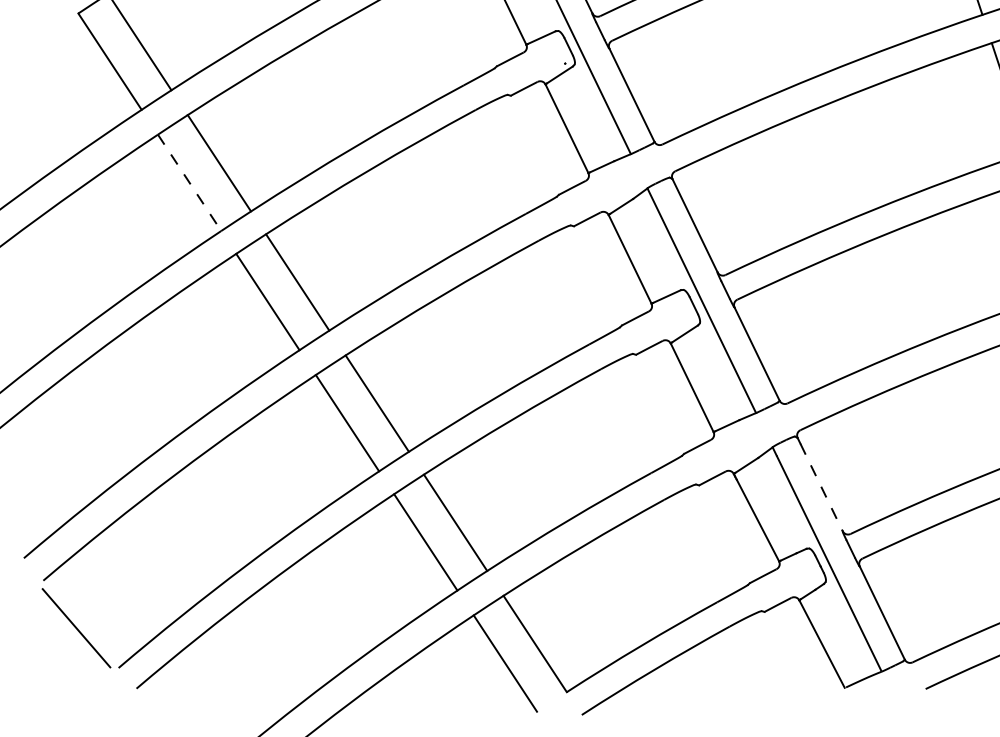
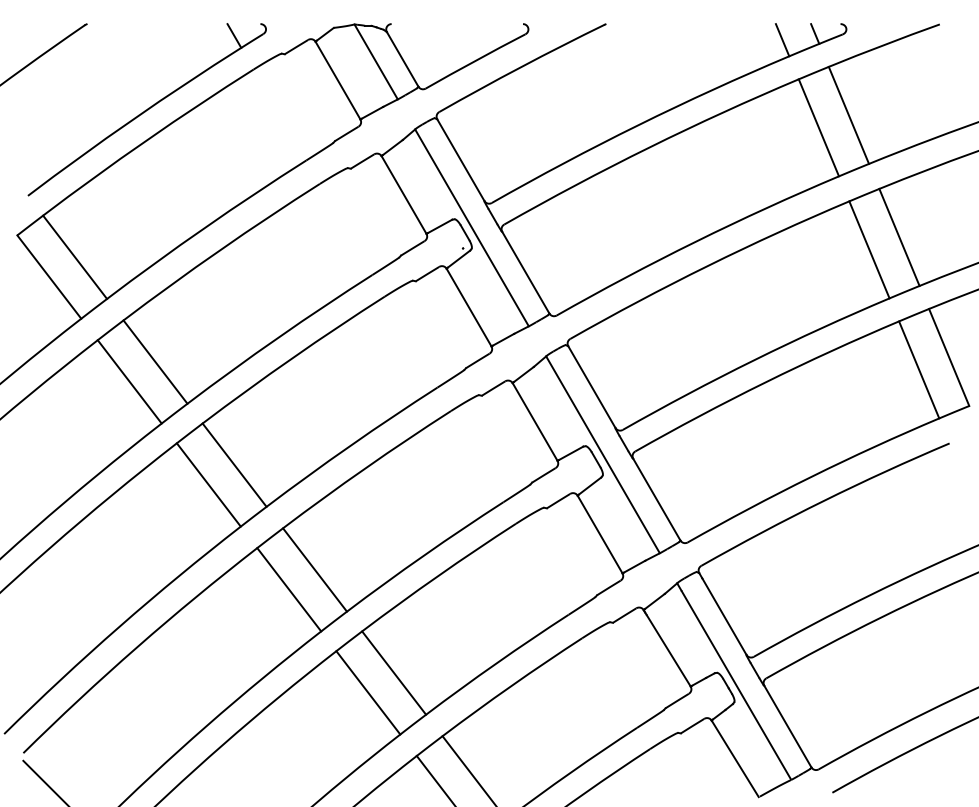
line: (189, 182) -> (129, 381), dashed -> solid
line: (821, 488) -> (724, 617), dashed -> solid

